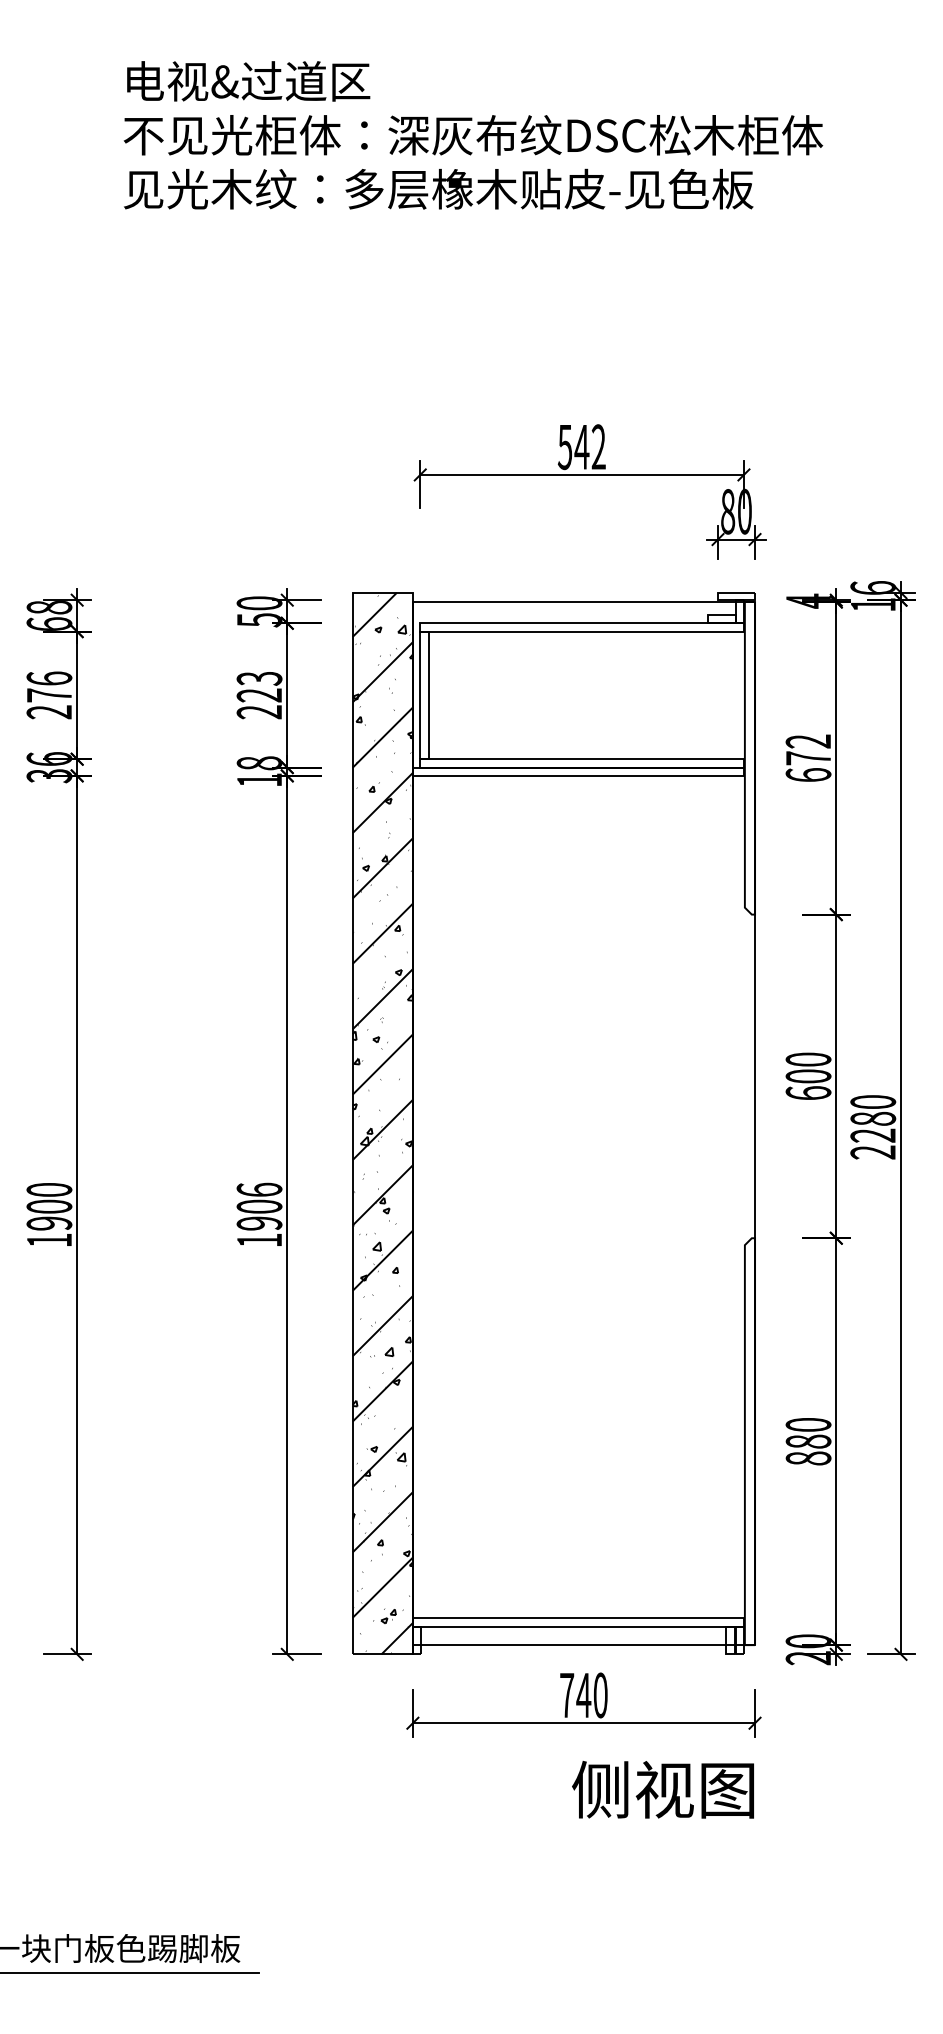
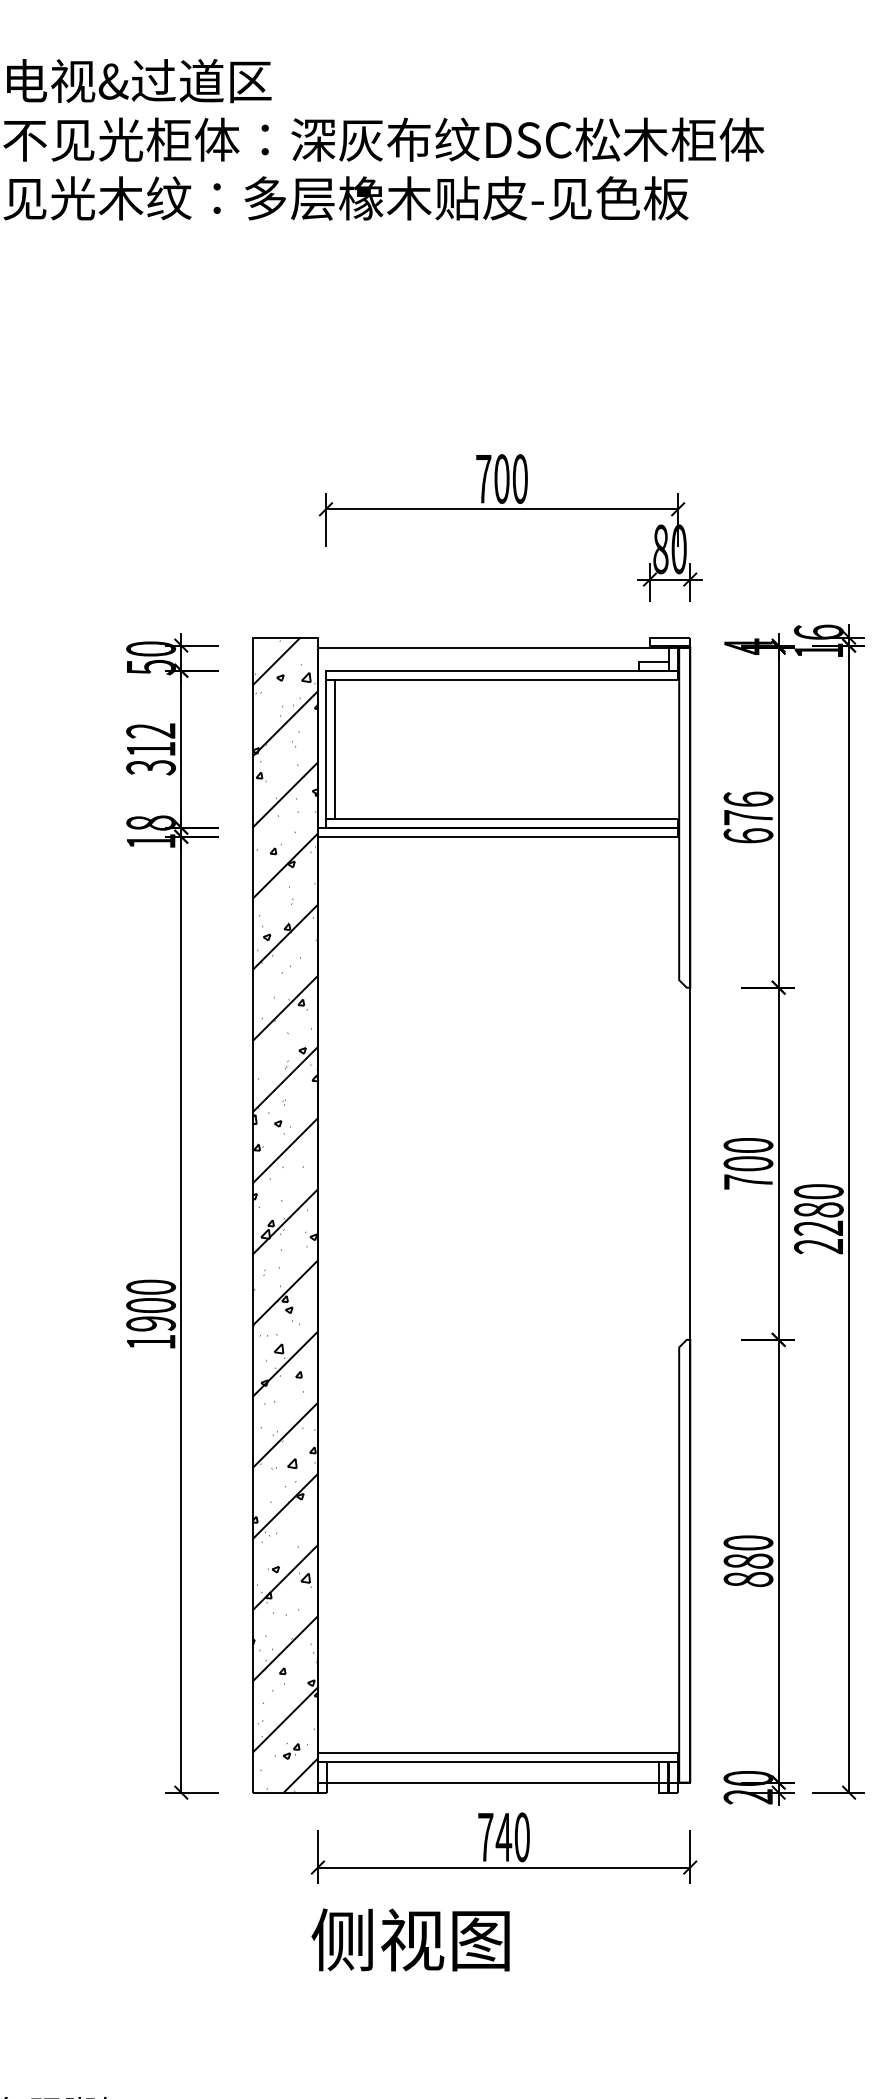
text: (581, 447) -> (501, 479), 542 -> 700
text: (259, 695) -> (151, 749), 223 -> 312
text: (808, 741) -> (748, 799), 672 -> 676
text: (808, 1093) -> (748, 1182), 600 -> 700
text: (259, 1189) -> (151, 1286), 1906 -> 1900
text: (662, 1789) -> (410, 1939), moved

